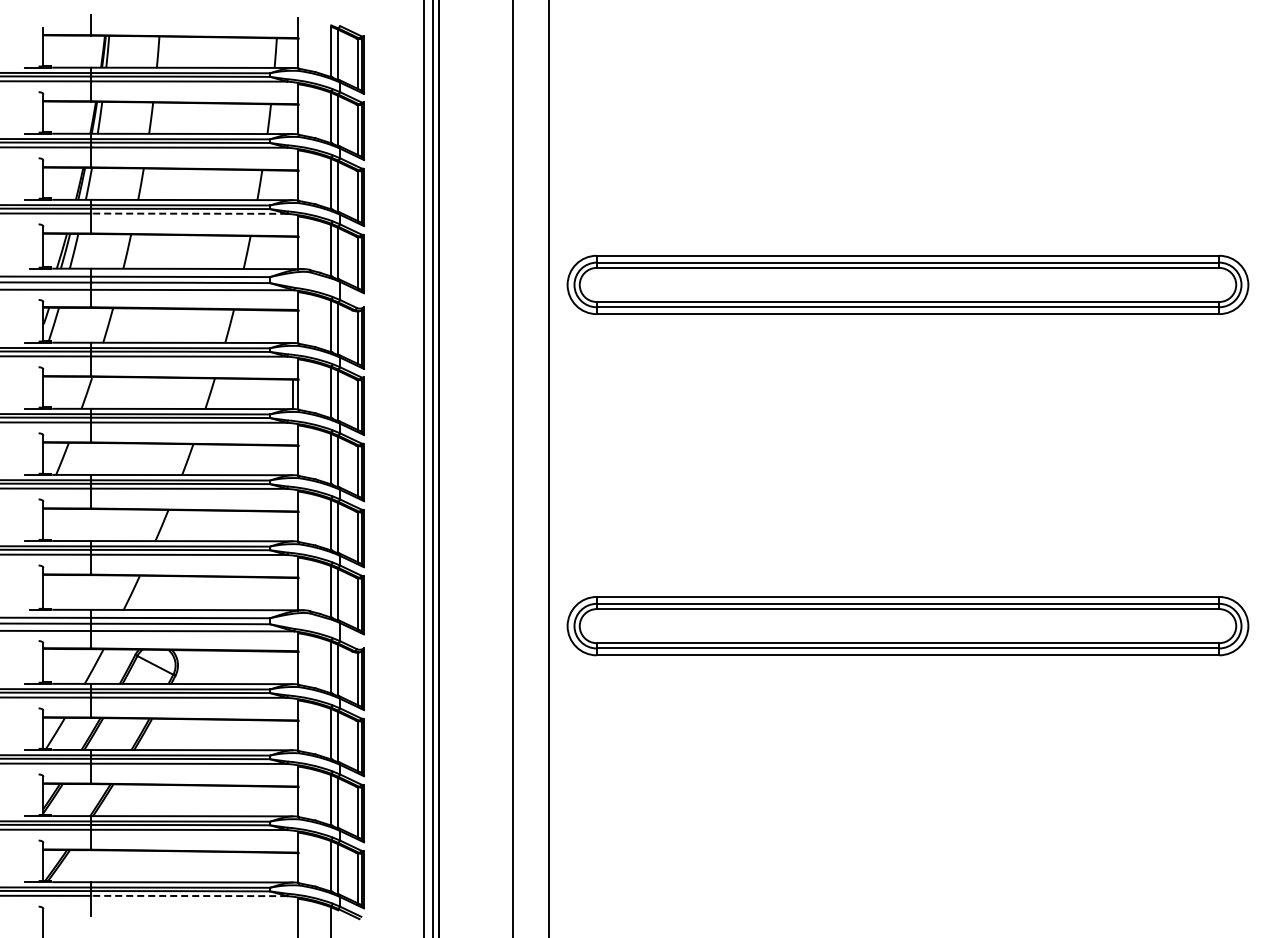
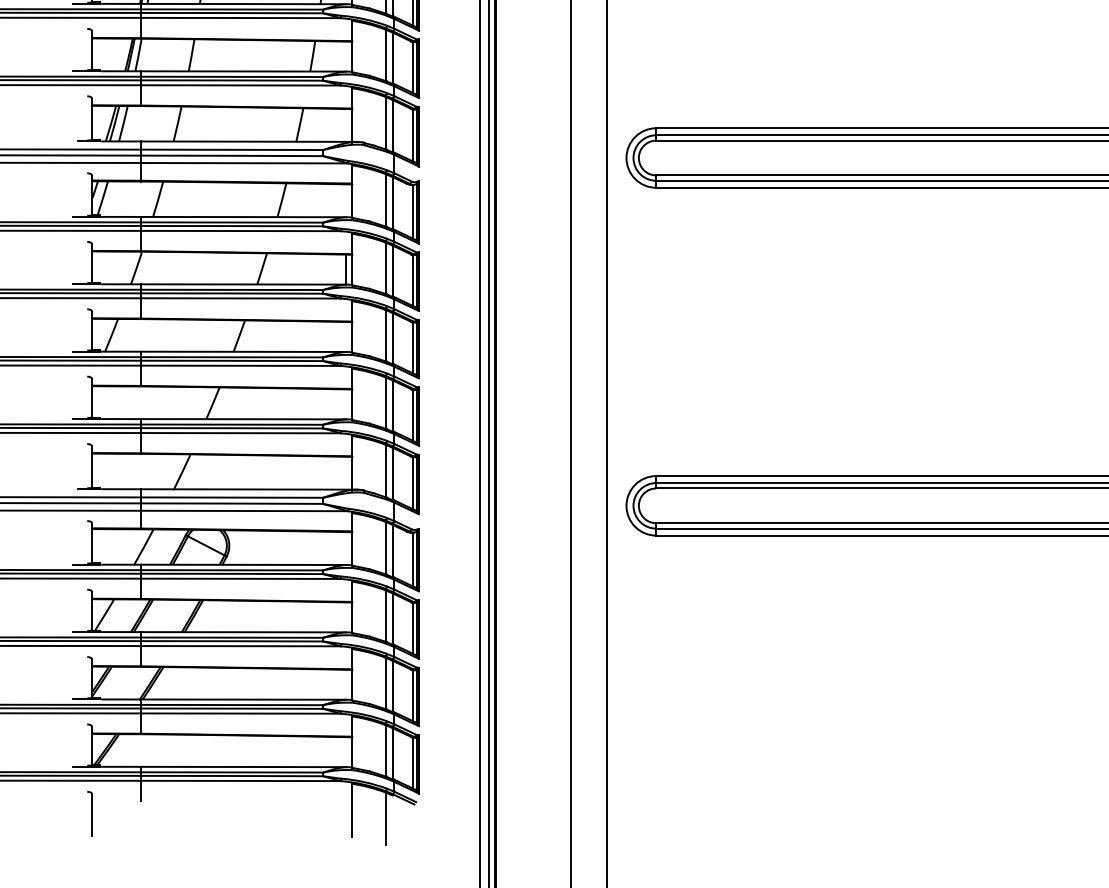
line: (189, 213) -> (241, 85), dashed -> solid
line: (189, 896) -> (241, 781), dashed -> solid

